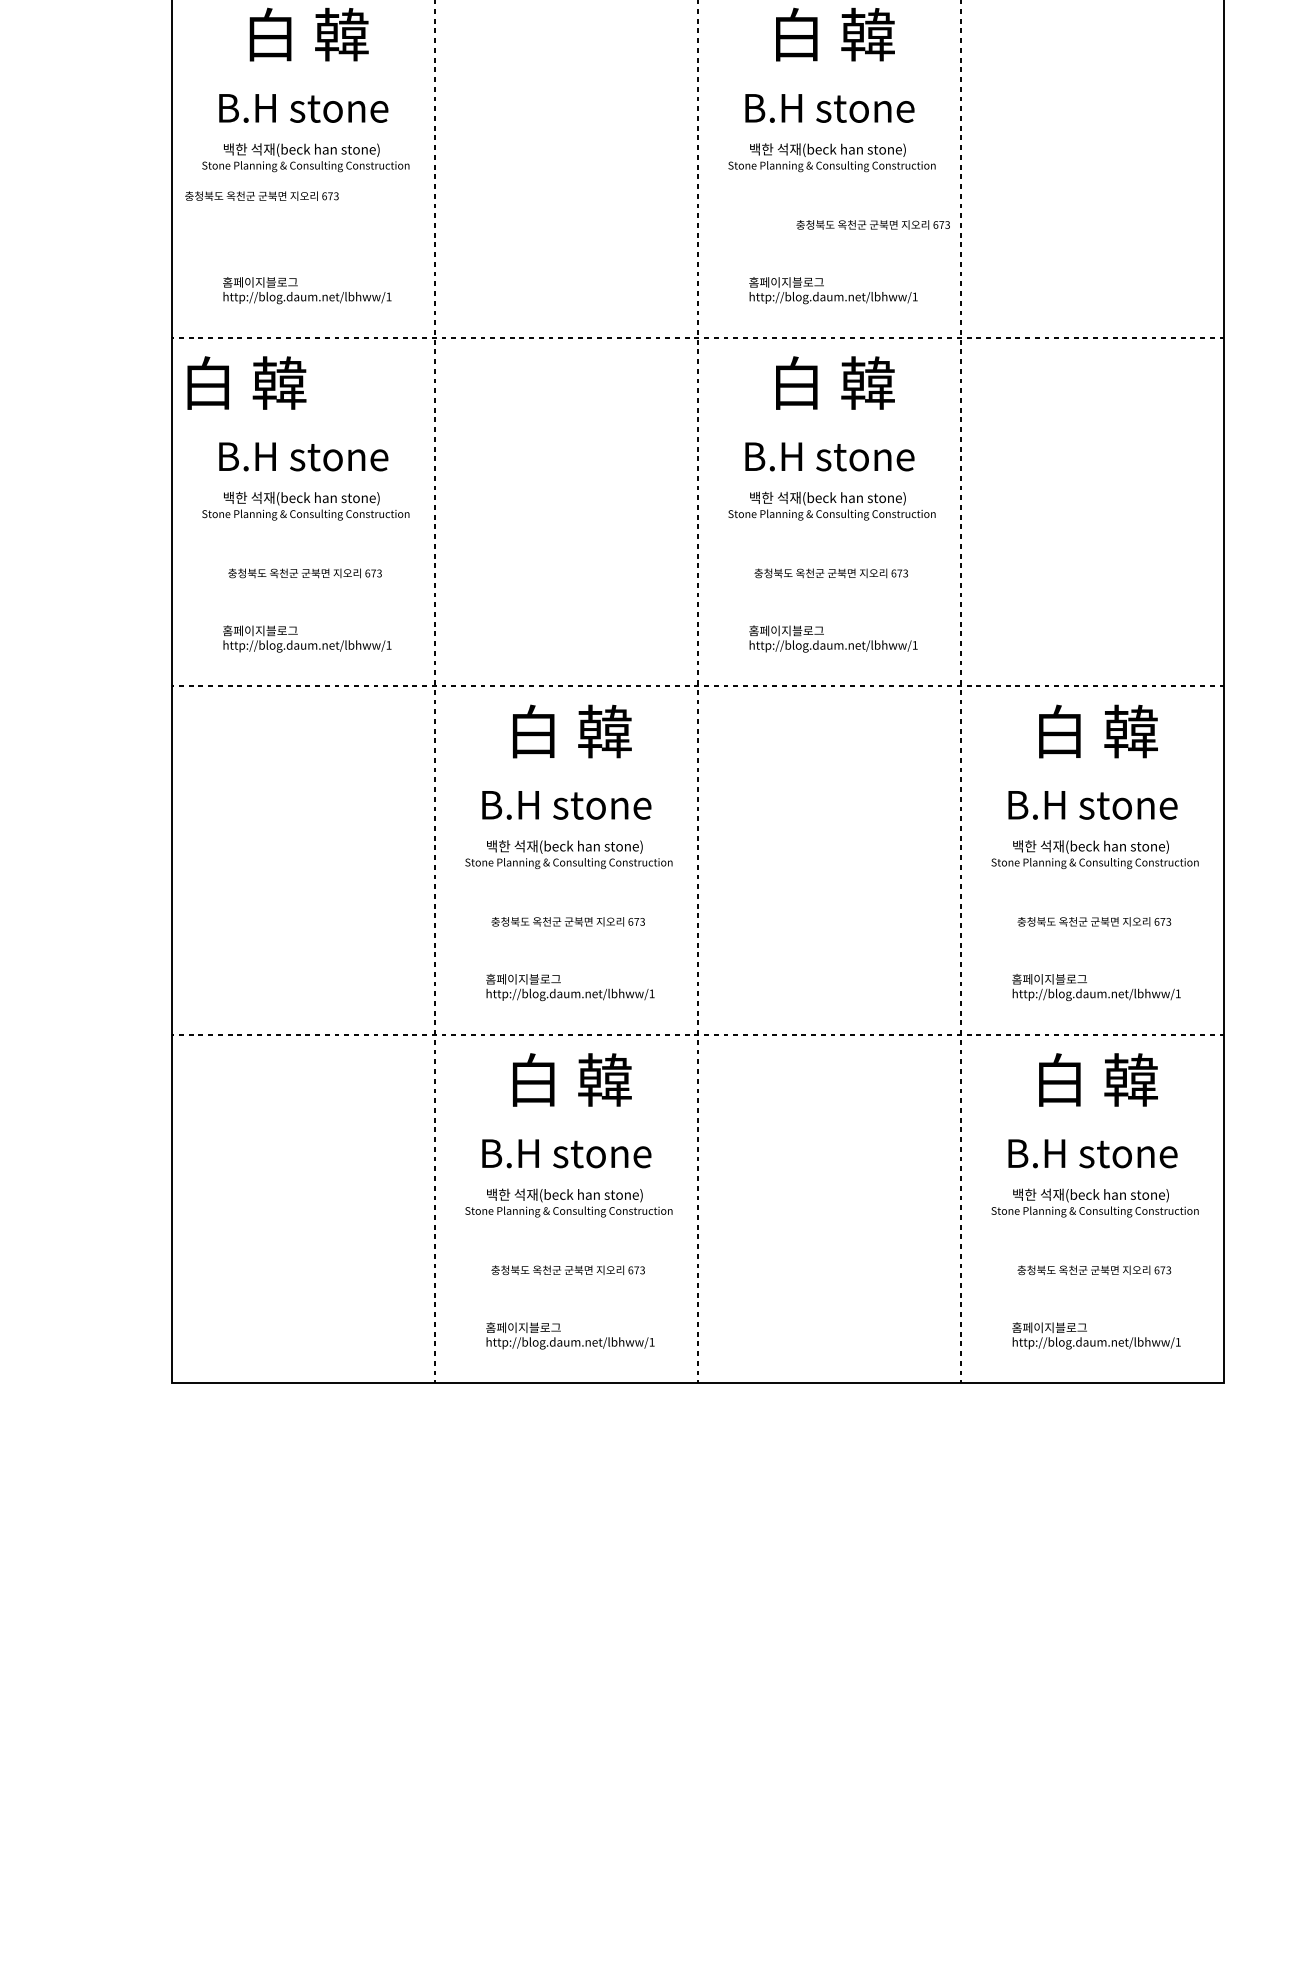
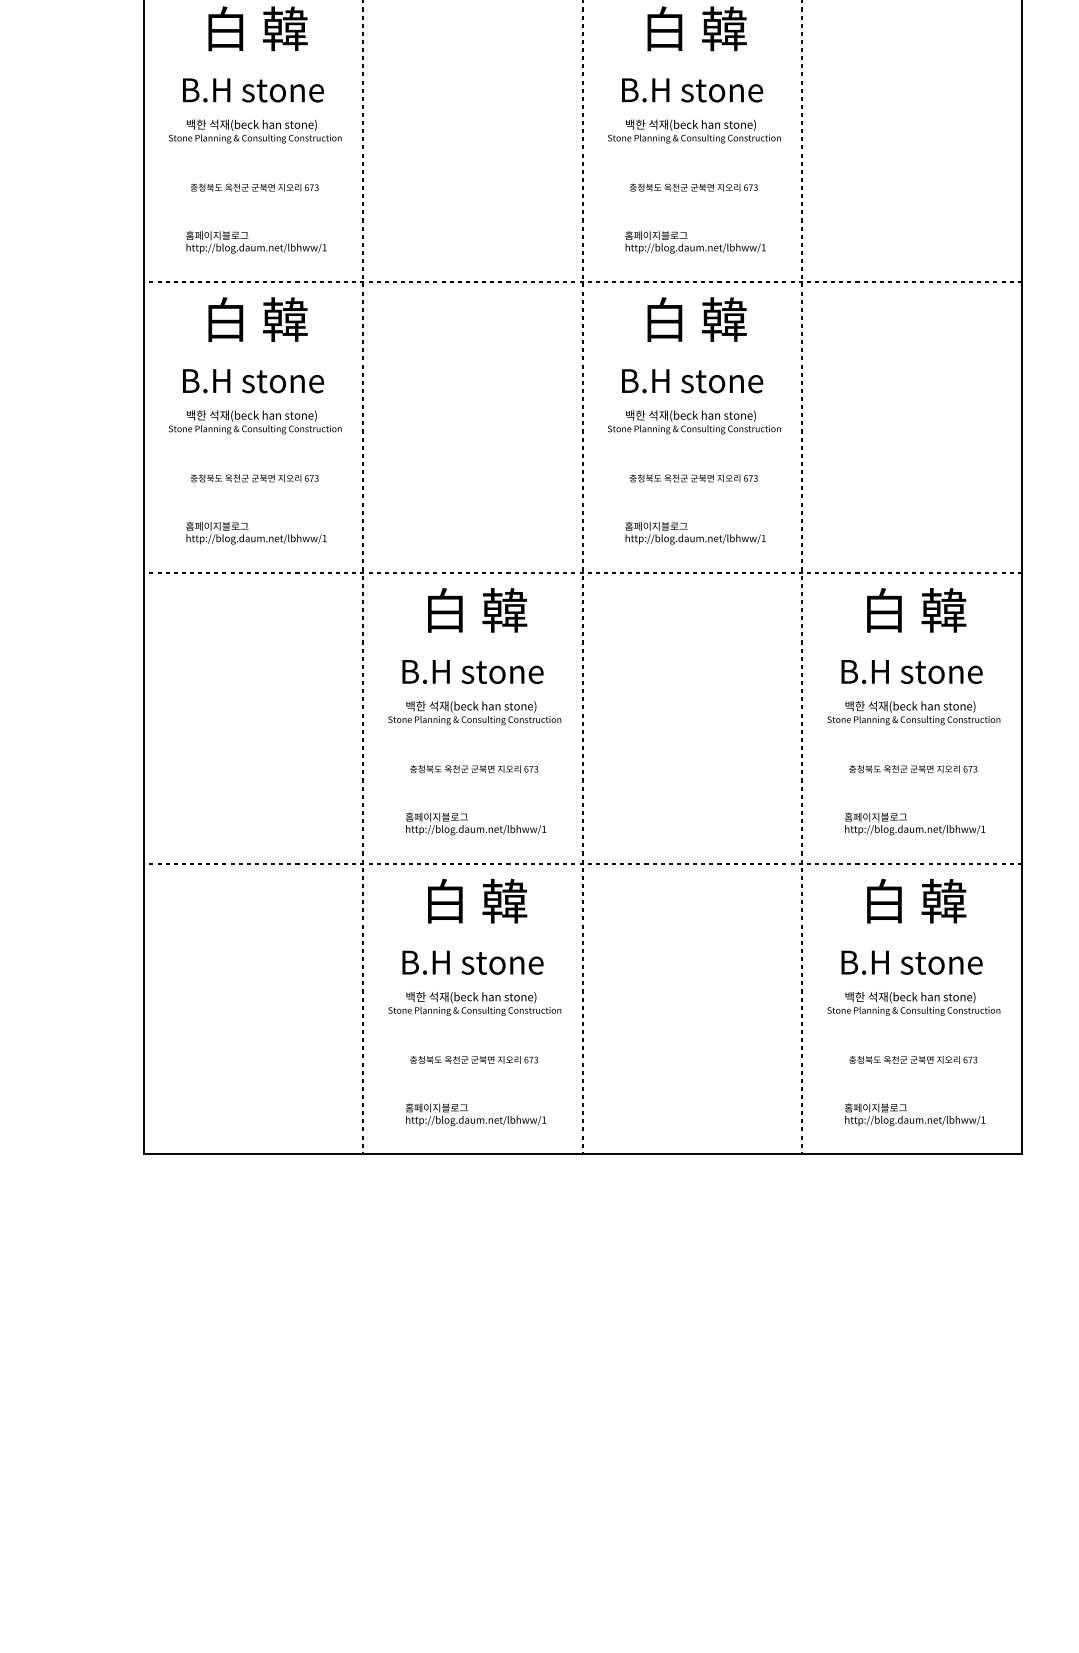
text: (261, 196) -> (254, 187), moved
text: (872, 224) -> (693, 187), moved
text: (246, 382) -> (257, 319), moved

